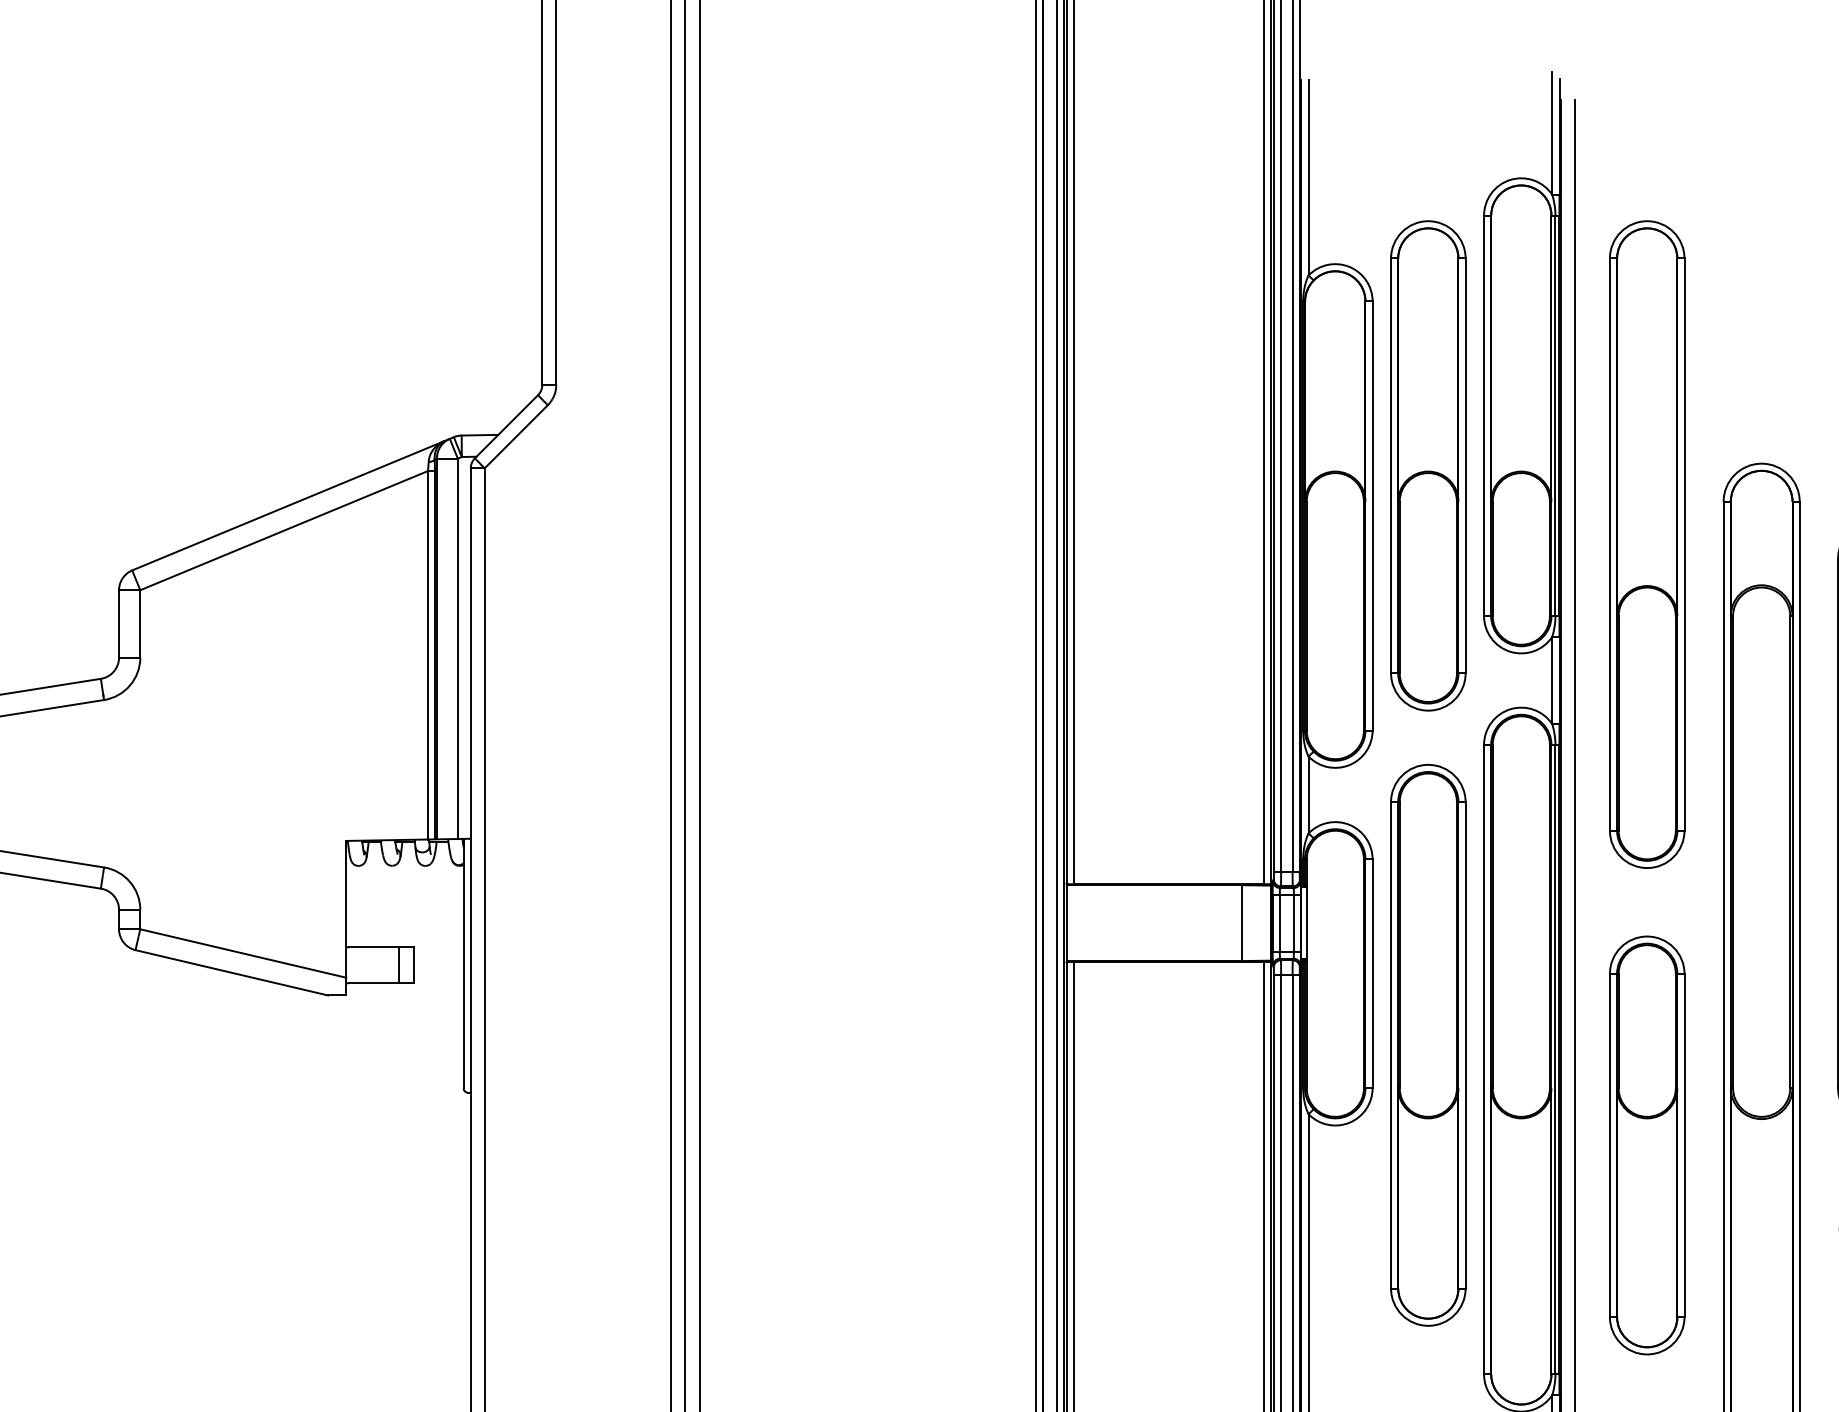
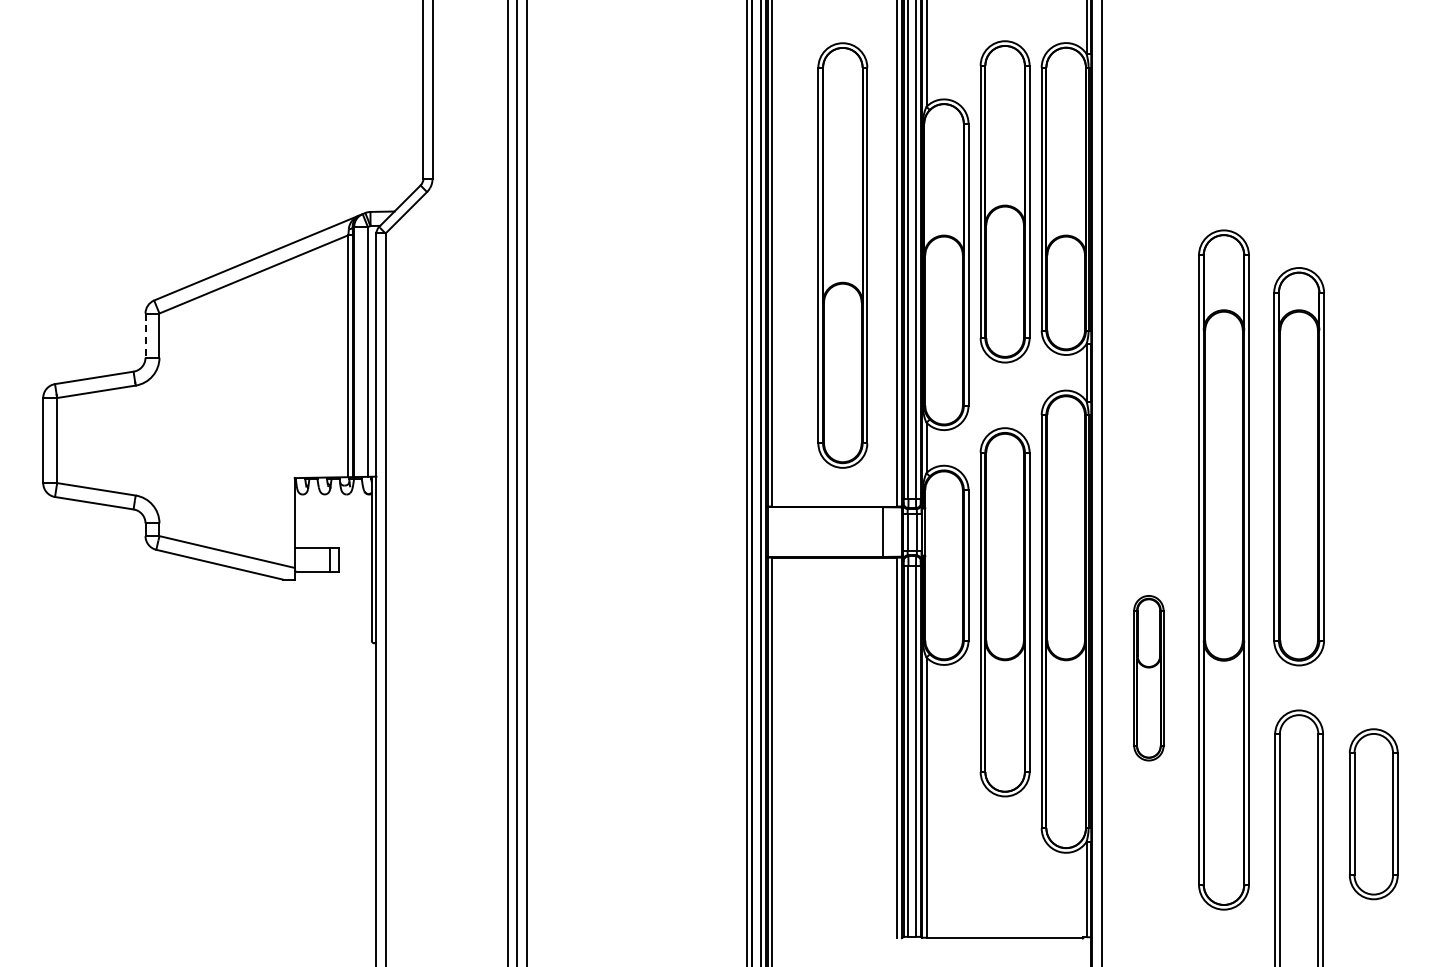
part: (1427, 465) -> (1004, 201), moved
part: (1646, 544) -> (842, 255), moved
line: (119, 625) -> (145, 336), solid -> dashed
part: (1646, 1146) -> (1148, 678), size x0.6

